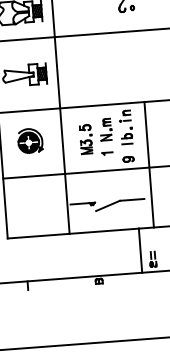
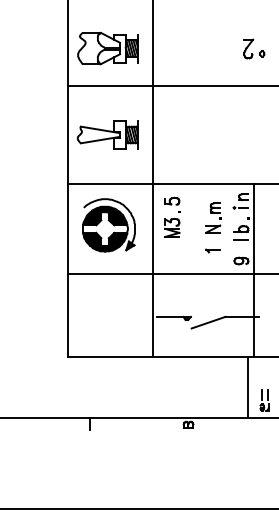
part: (86, 138) -> (172, 216), moved
part: (30, 140) -> (108, 225), size x1.6
line: (149, 164) -> (254, 270), moved

